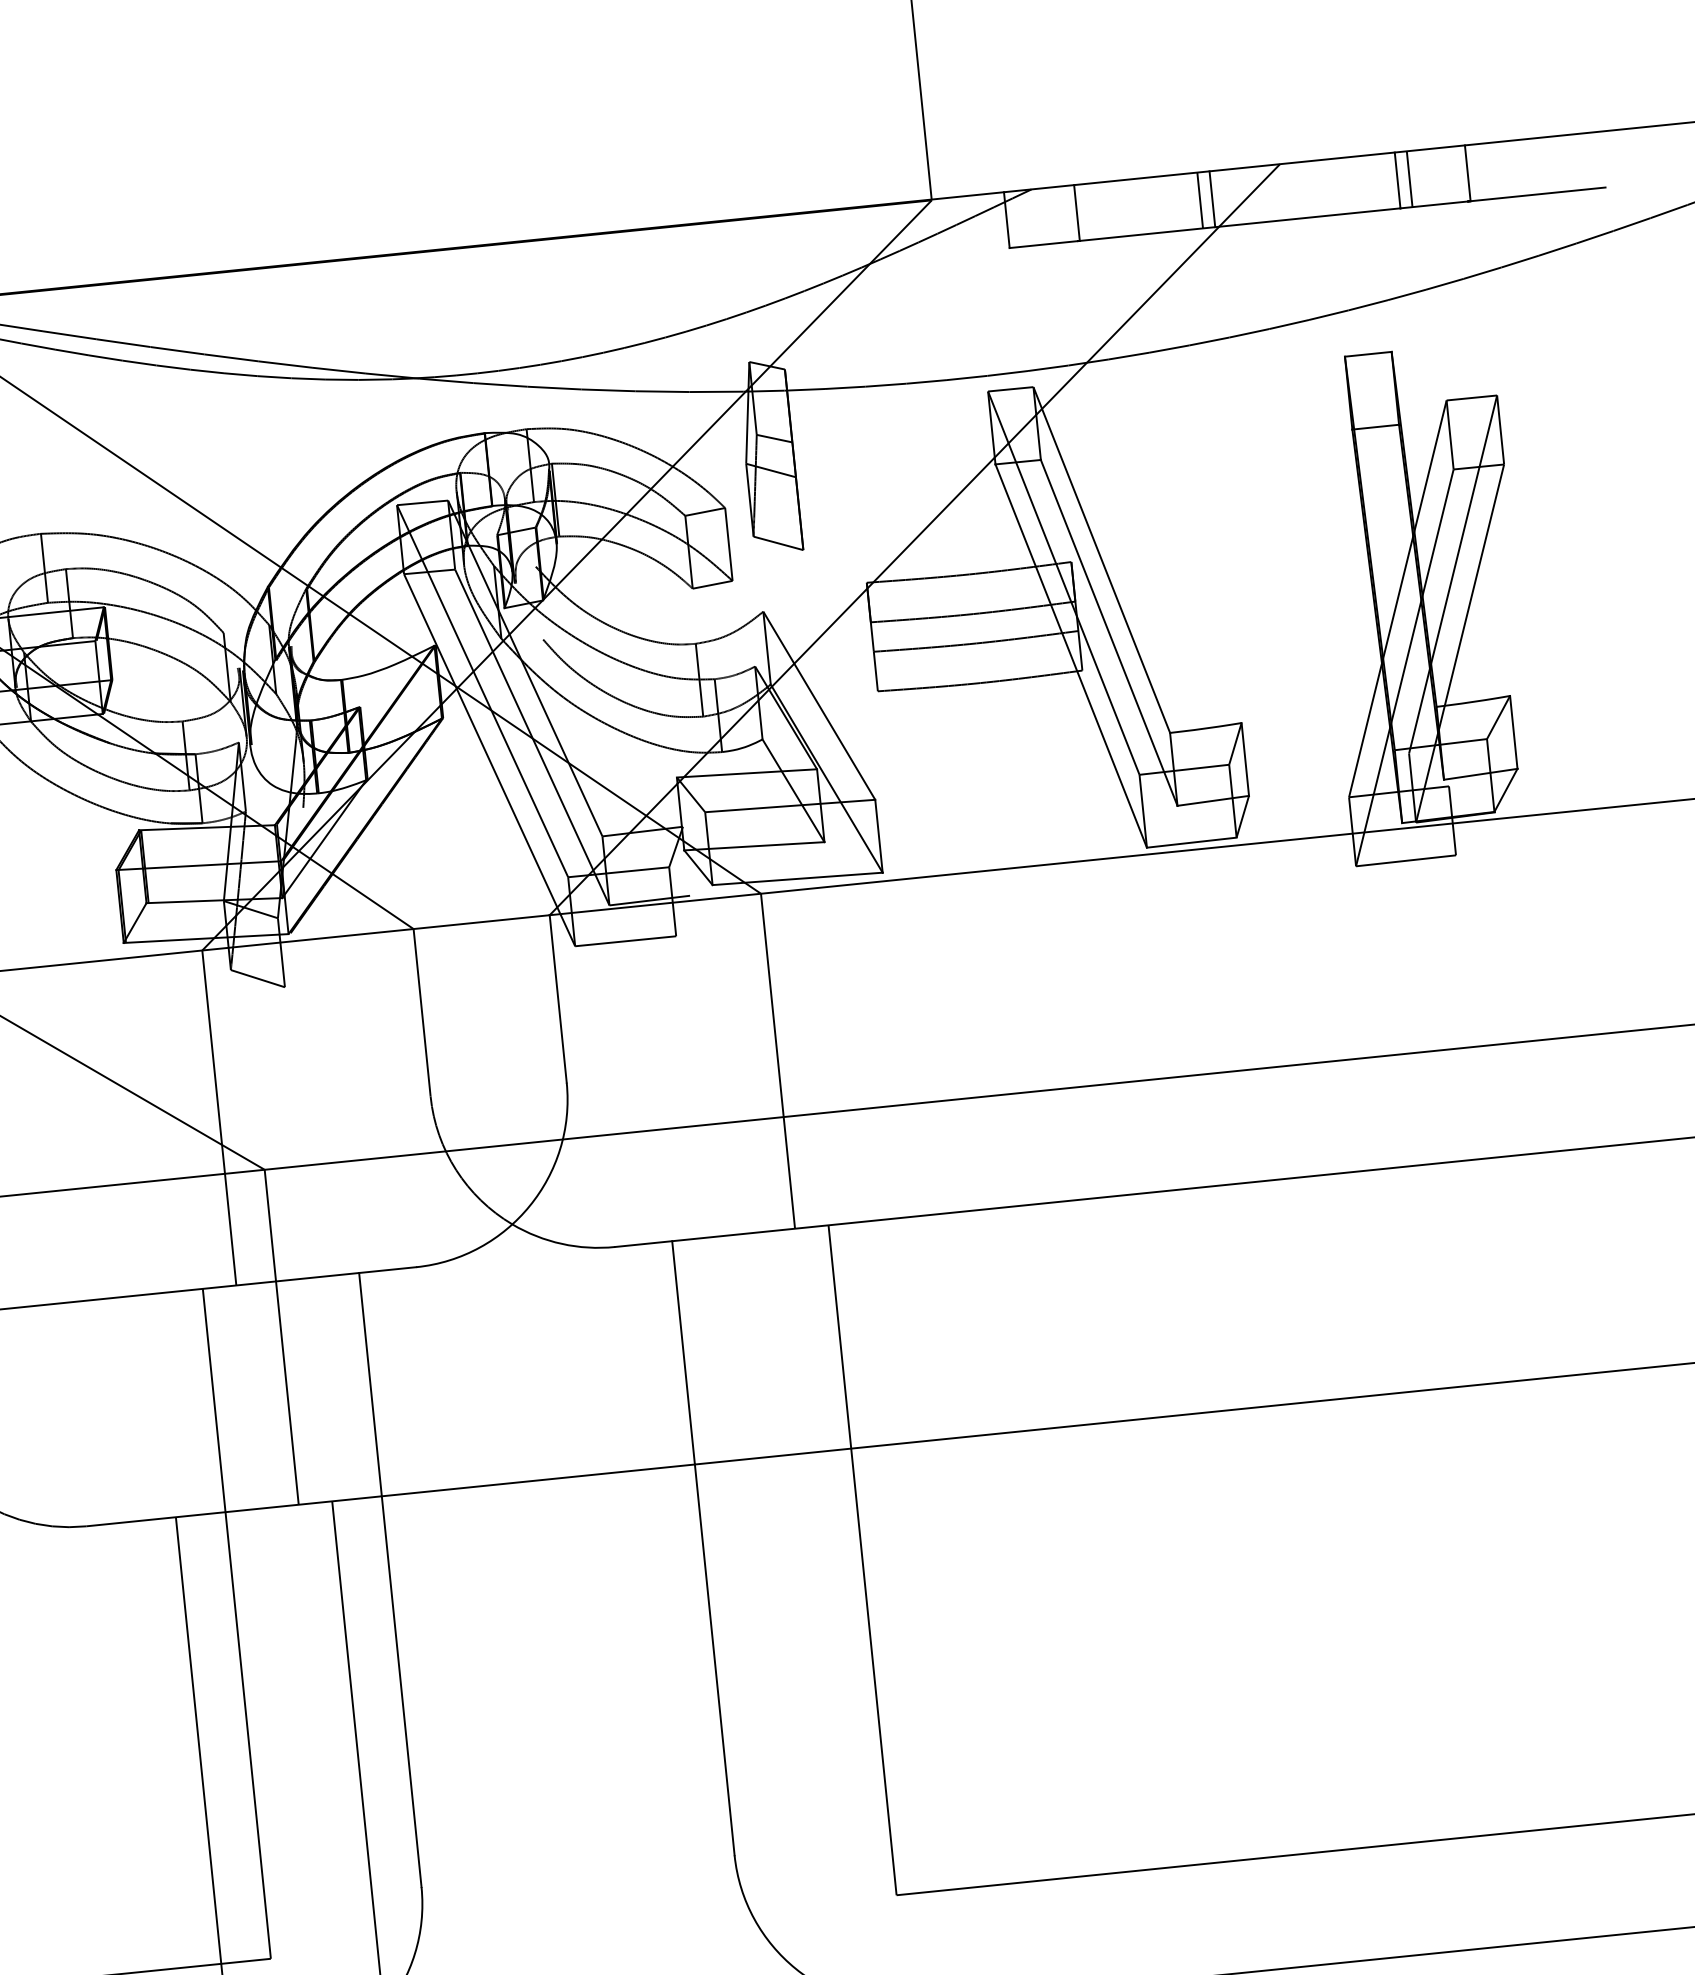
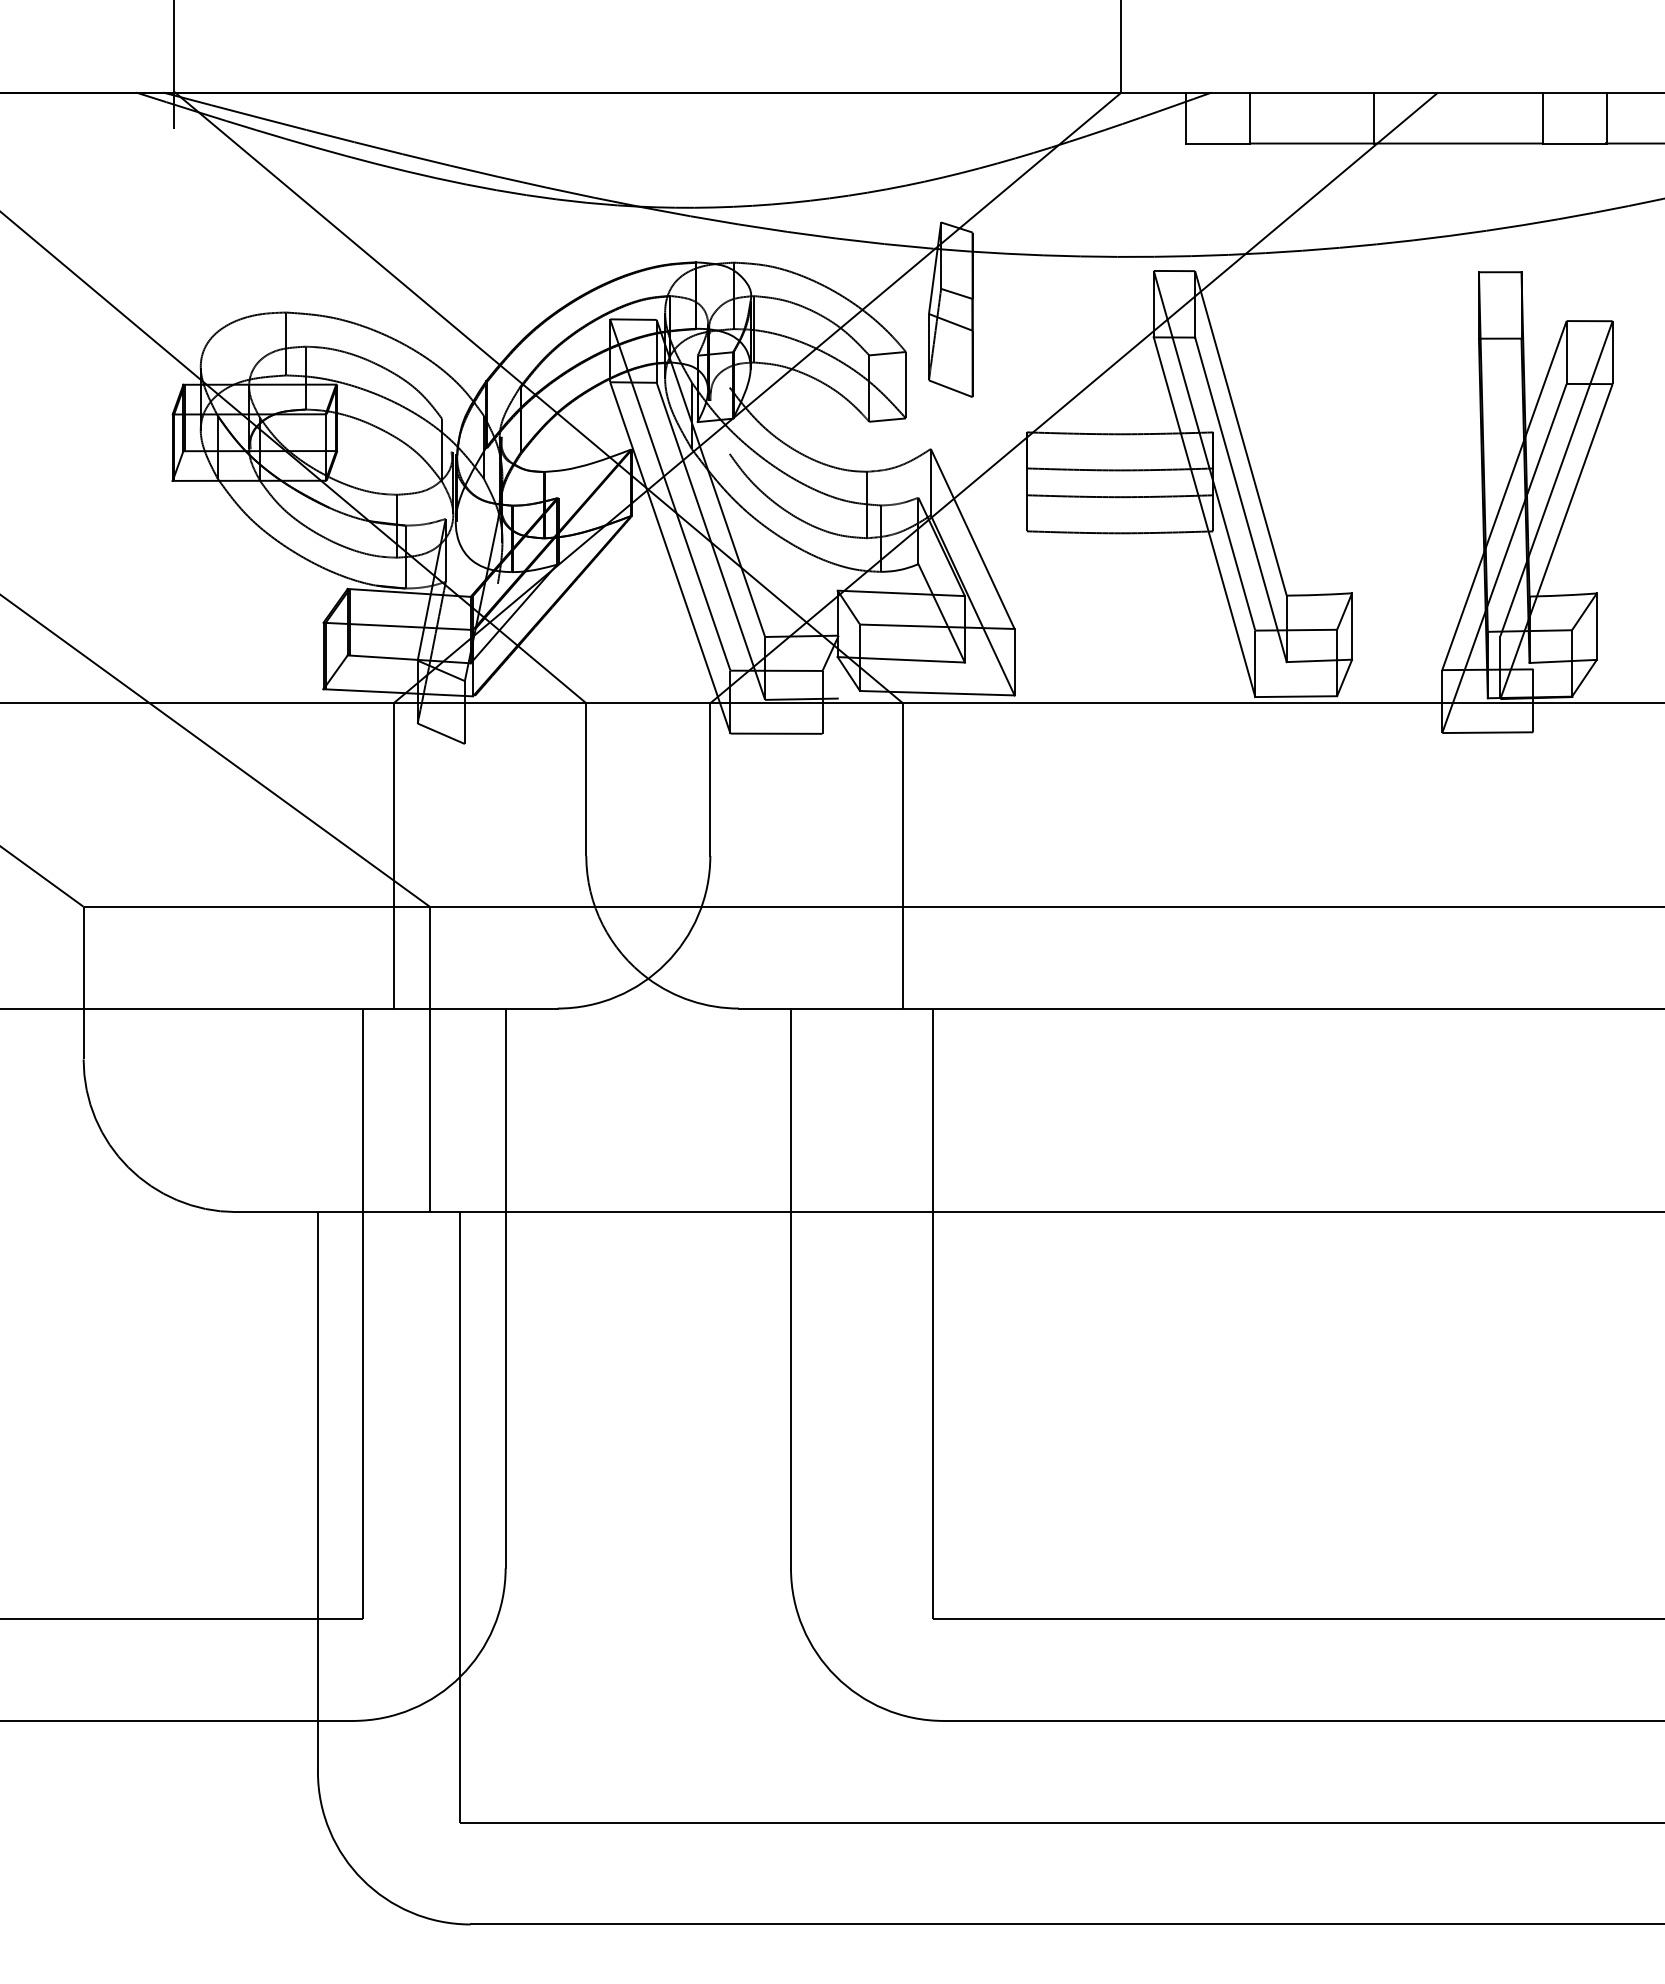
line: (1409, 178) -> (1553, 117), removed
line: (1199, 199) -> (1362, 117), removed

